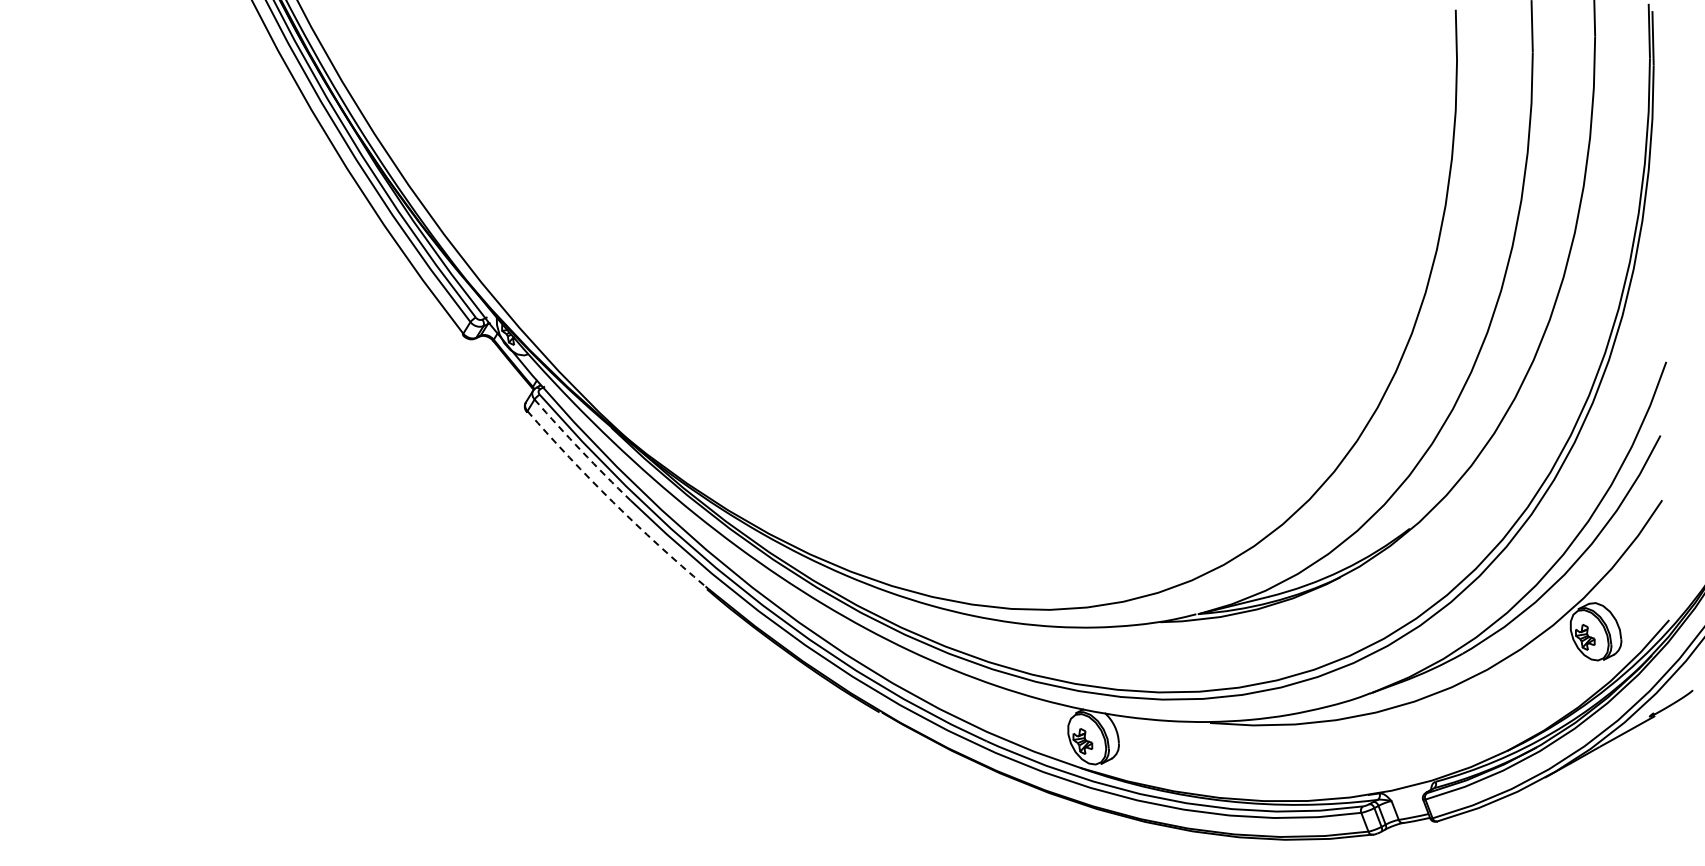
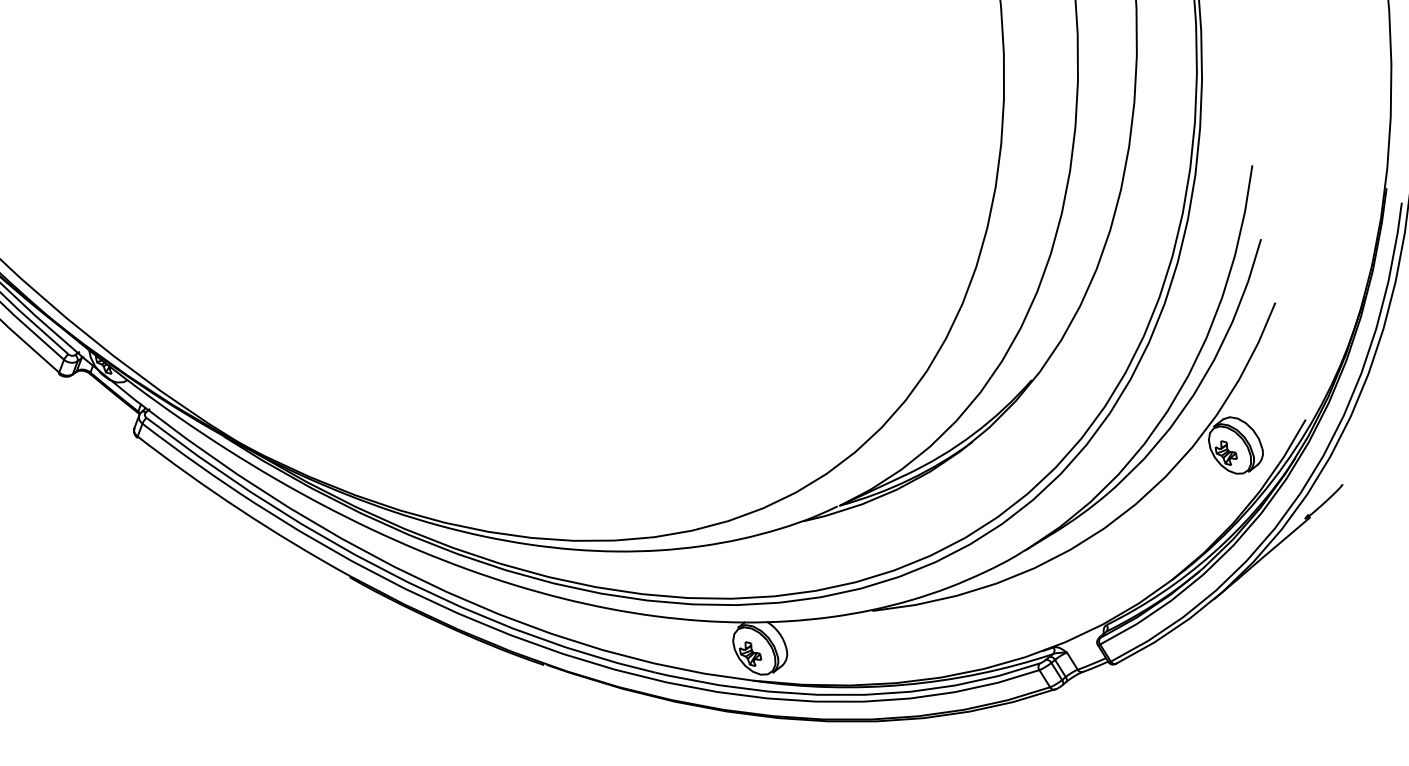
arc: (581, 451) -> (198, 465), dashed -> solid
arc: (613, 502) -> (240, 509), dashed -> solid

